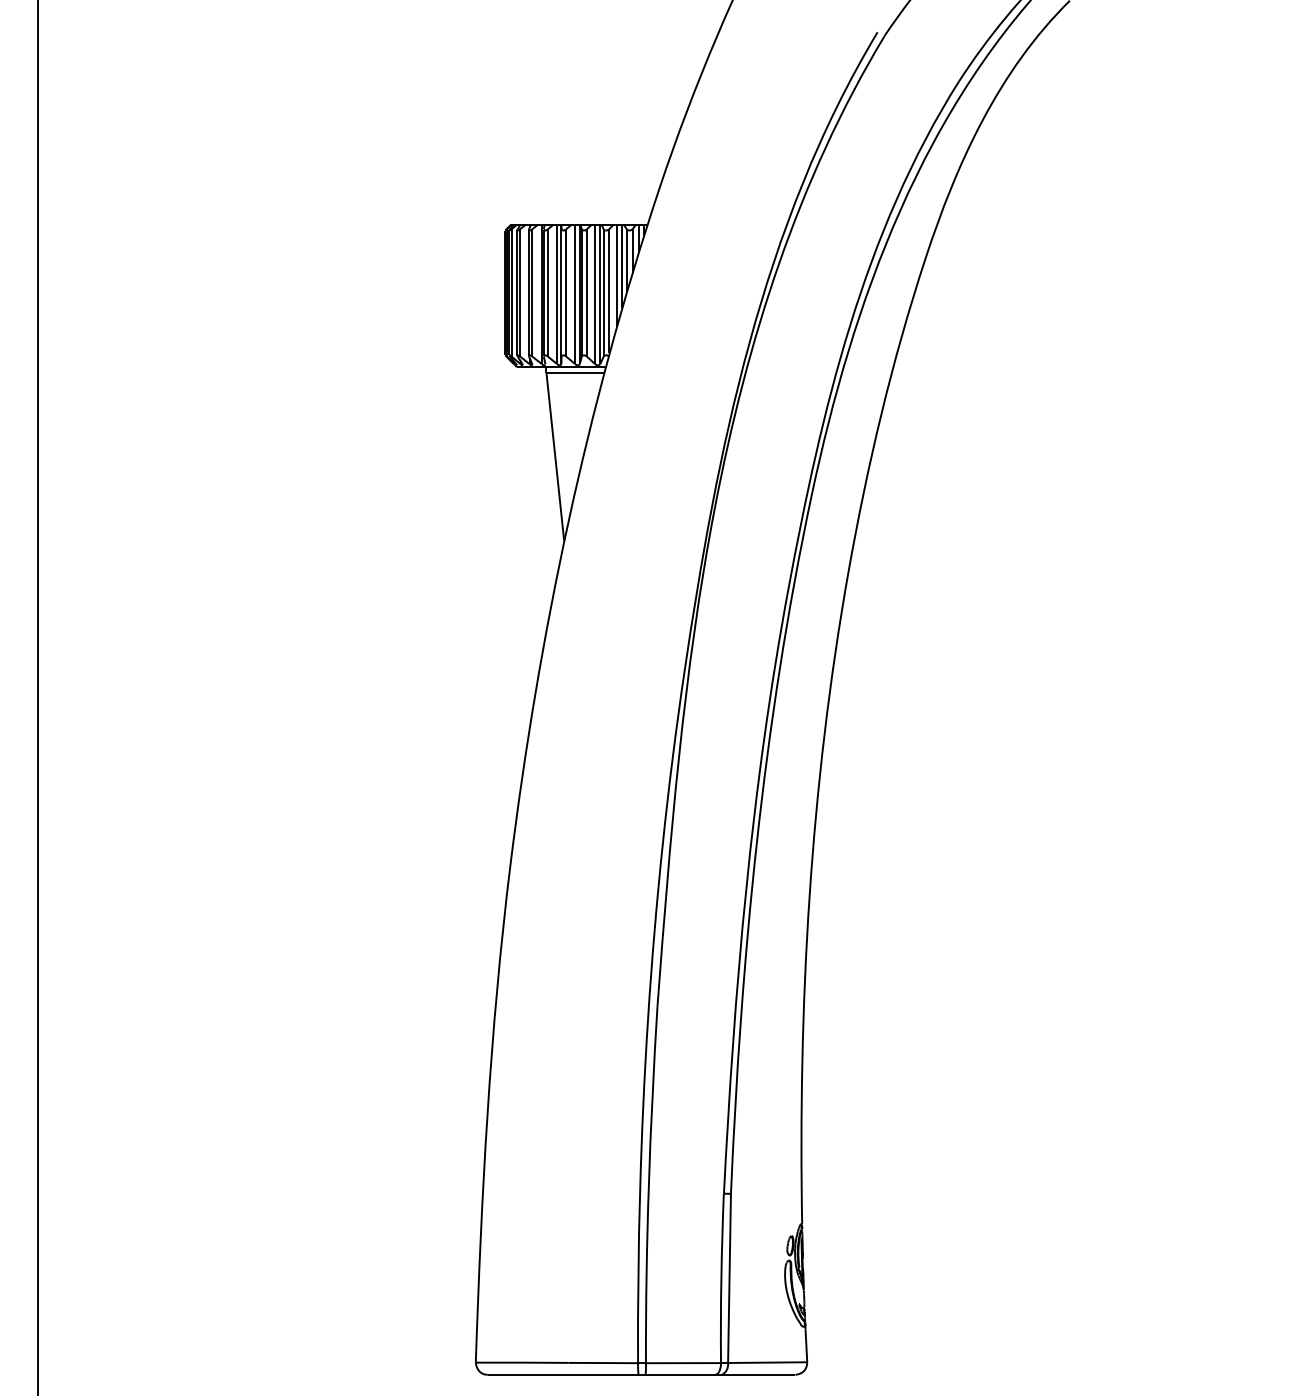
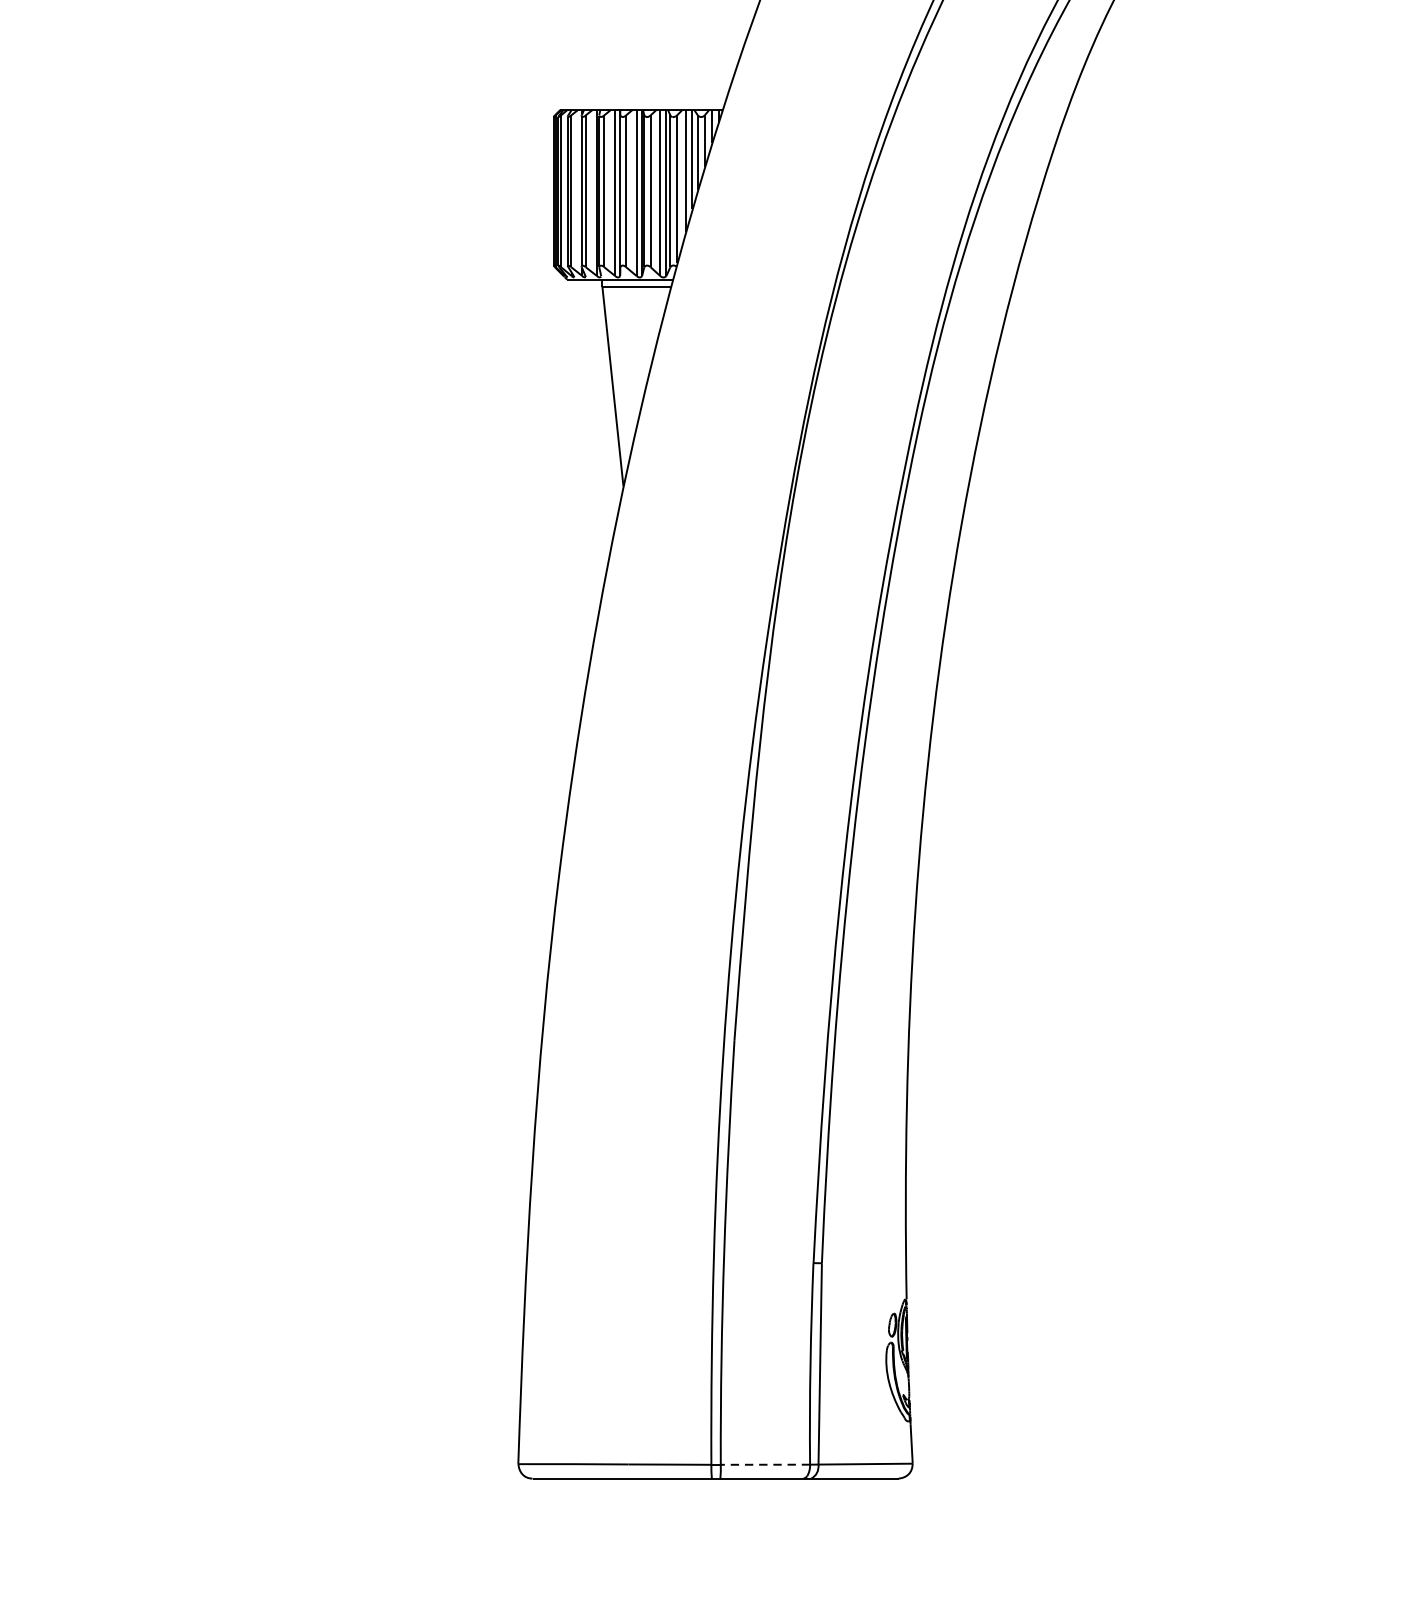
line: (683, 1363) -> (765, 1465), solid -> dashed

